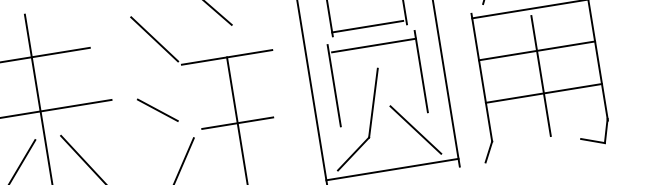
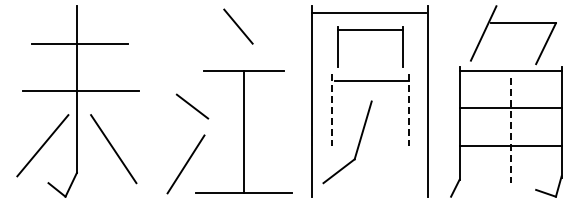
line: (367, 27) -> (368, 64), removed
line: (154, 39) -> (184, 45), removed
line: (421, 72) -> (408, 110), solid -> dashed
line: (541, 76) -> (510, 130), solid -> dashed
line: (334, 86) -> (332, 110), solid -> dashed
line: (157, 110) -> (192, 106), moved
line: (236, 123) -> (243, 128), removed
line: (415, 130) -> (395, 159), removed
line: (392, 169) -> (370, 189), removed

